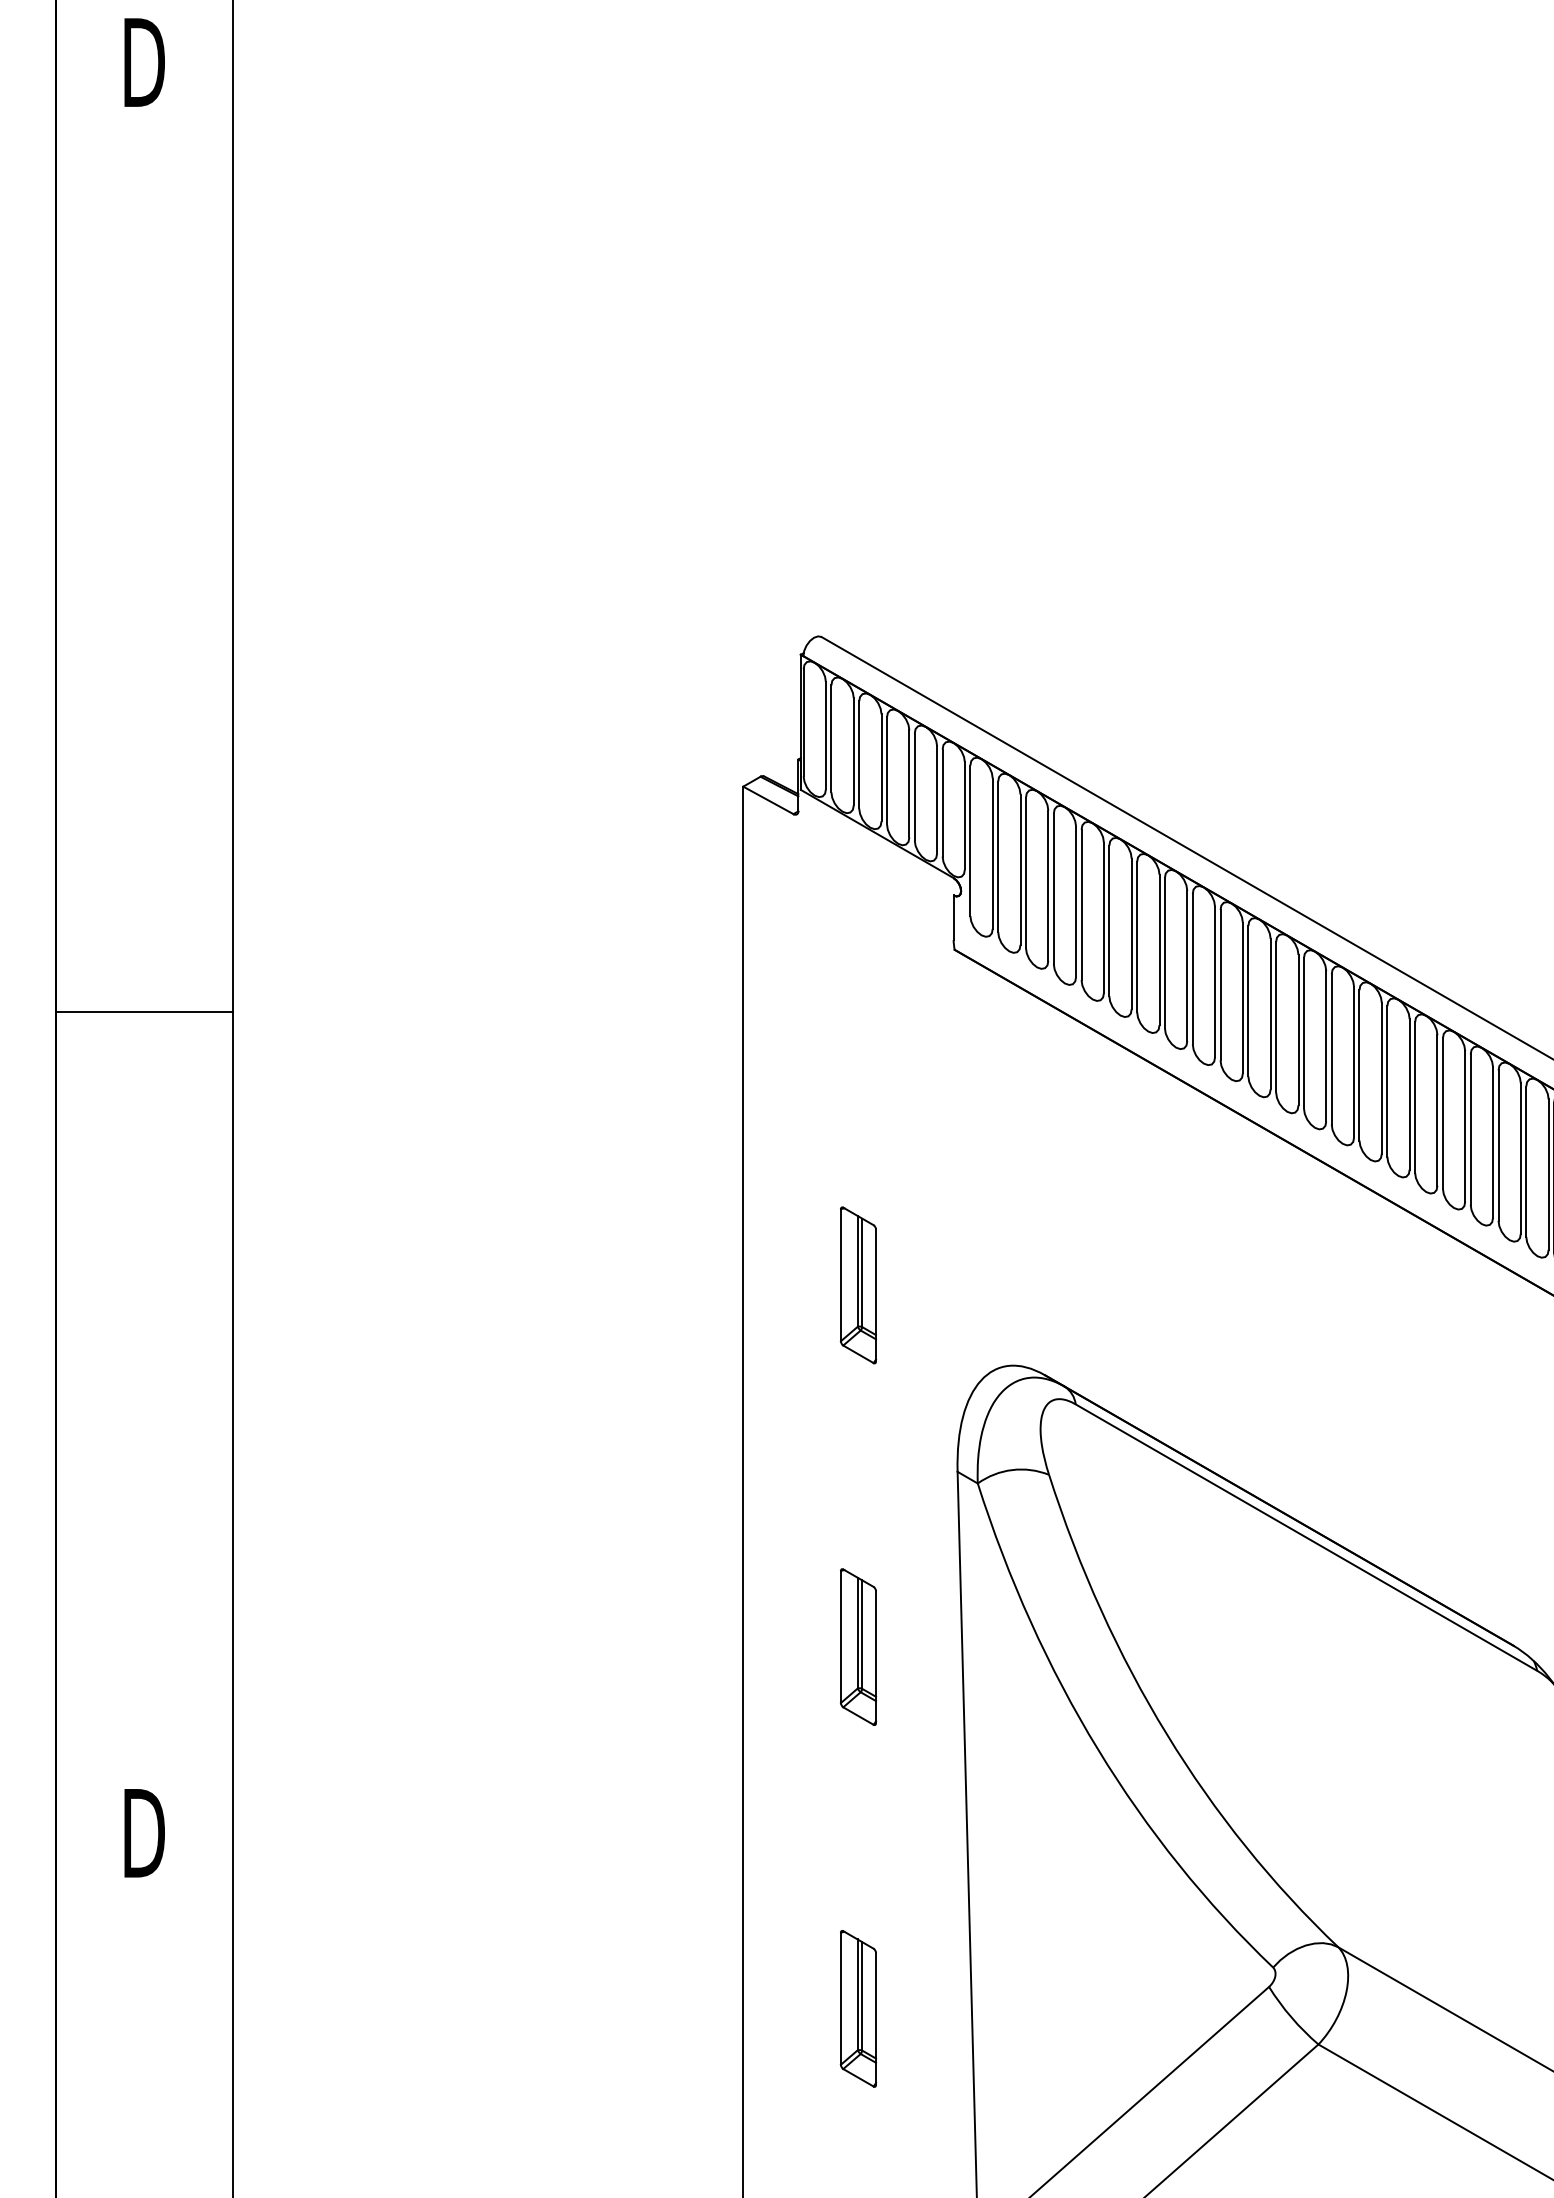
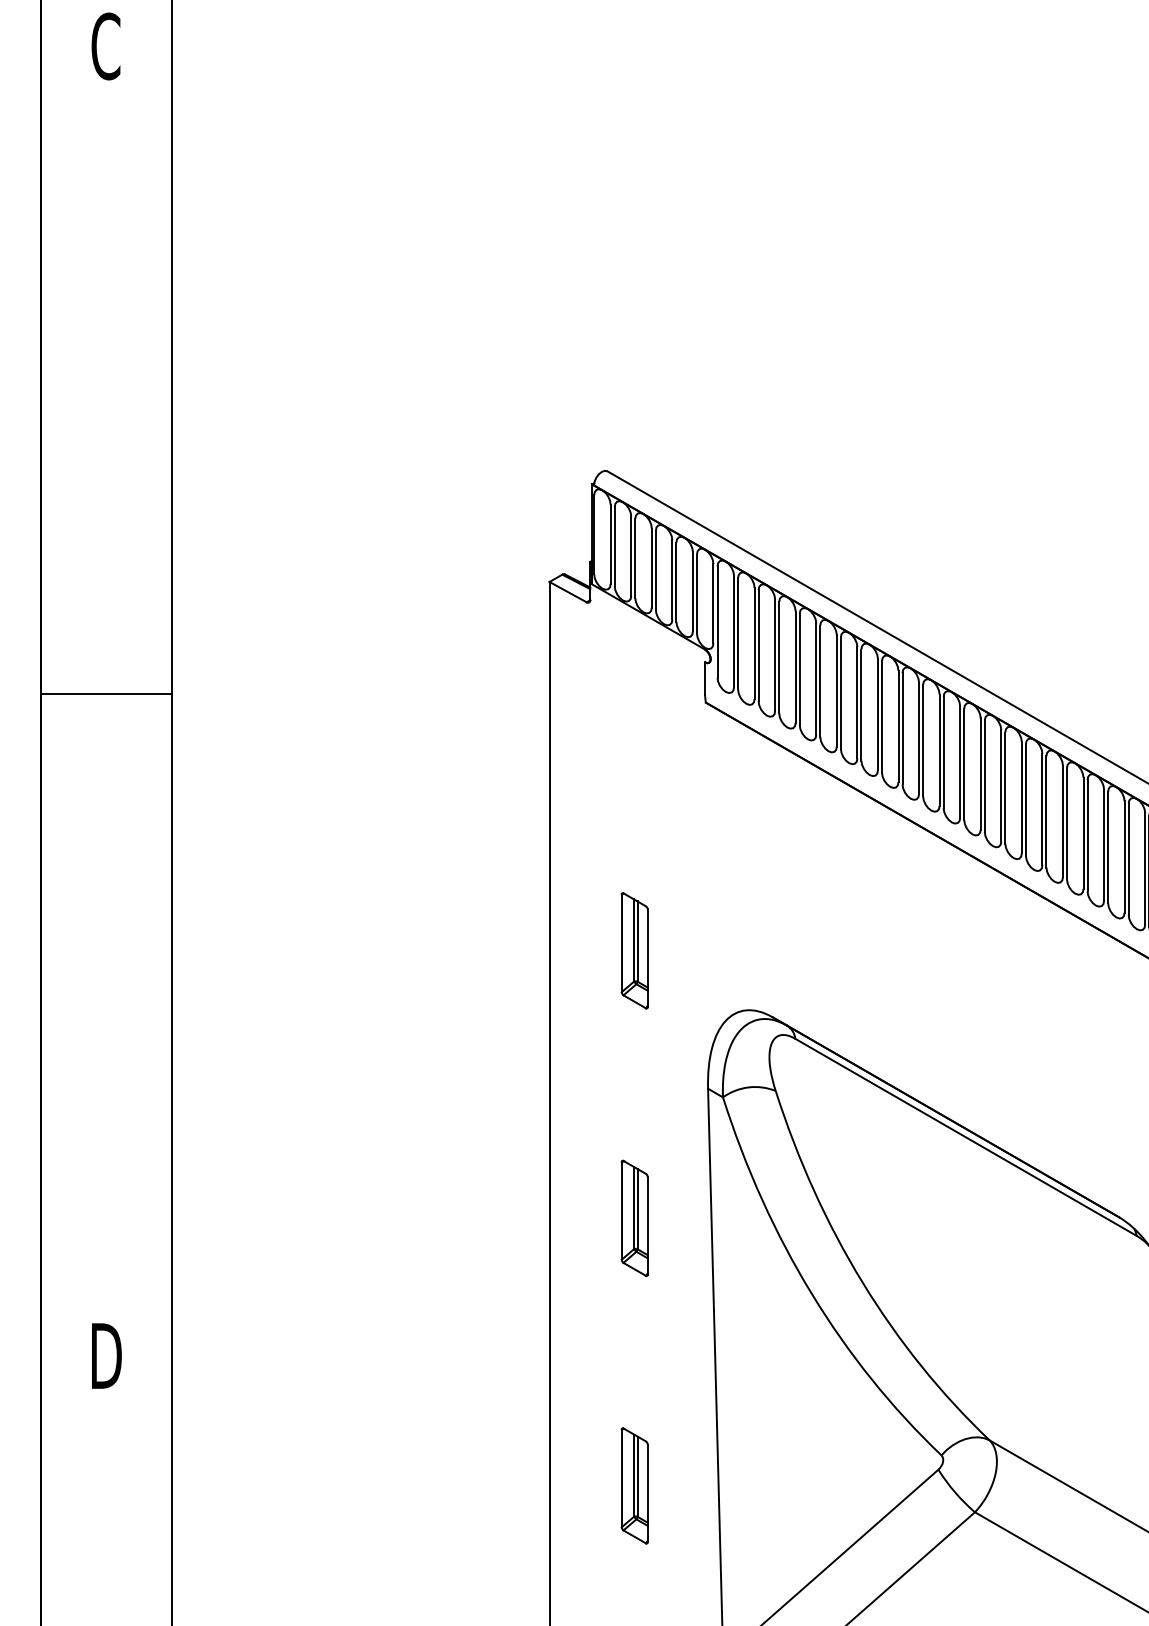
text: (144, 62) -> (106, 46), D -> C
line: (144, 1012) -> (106, 694), moved

